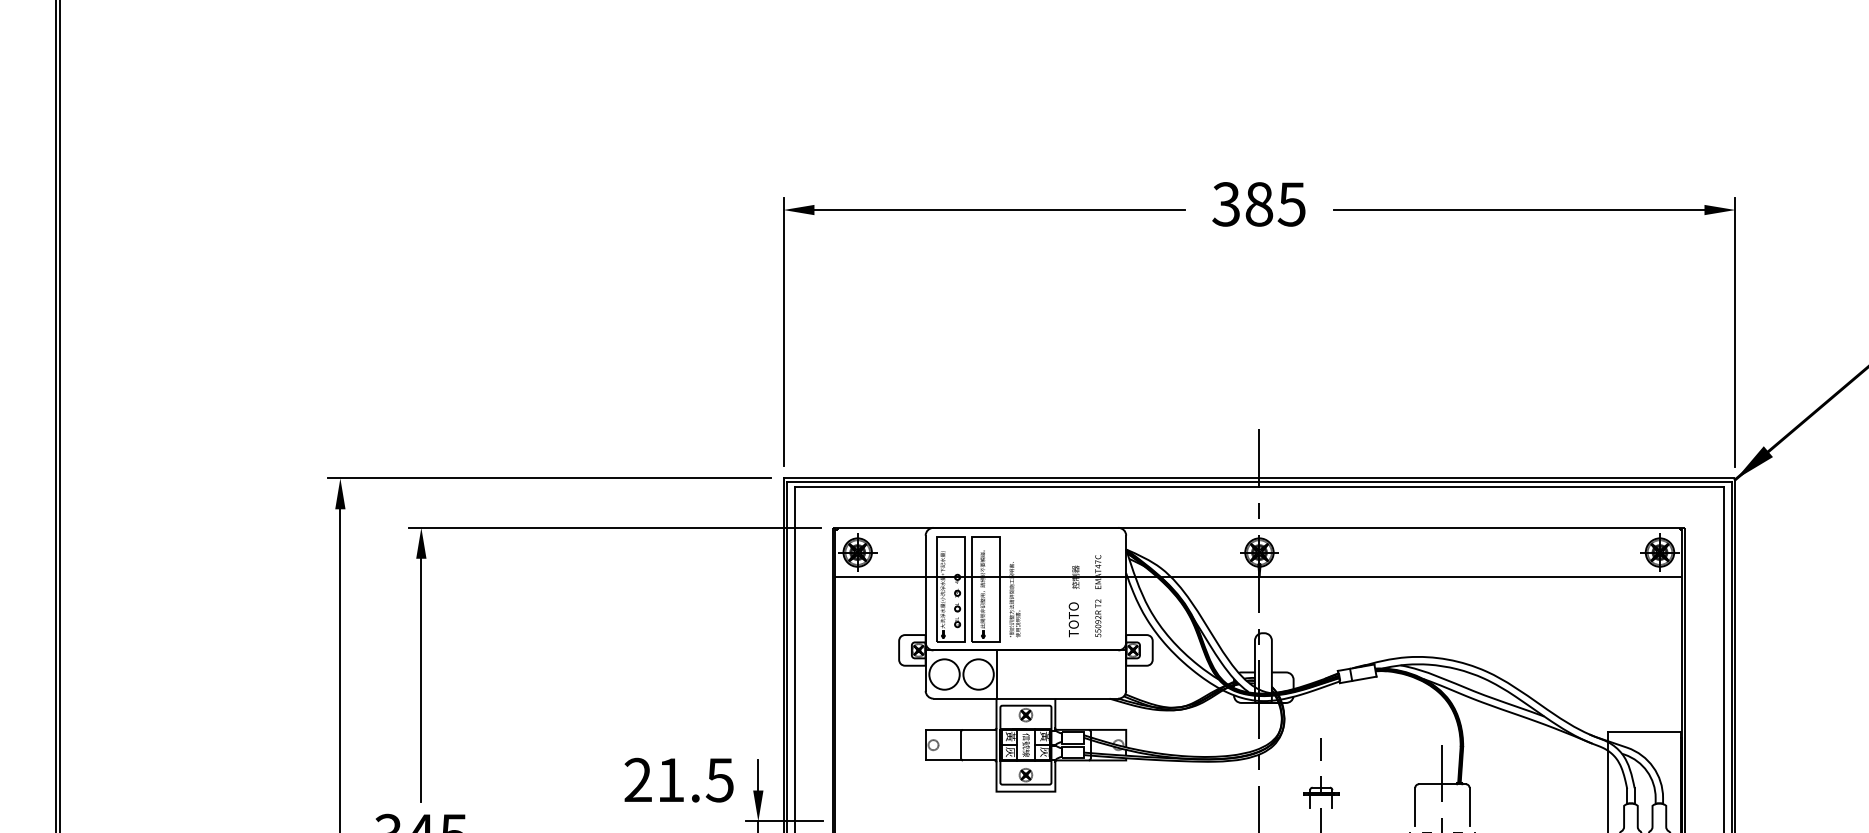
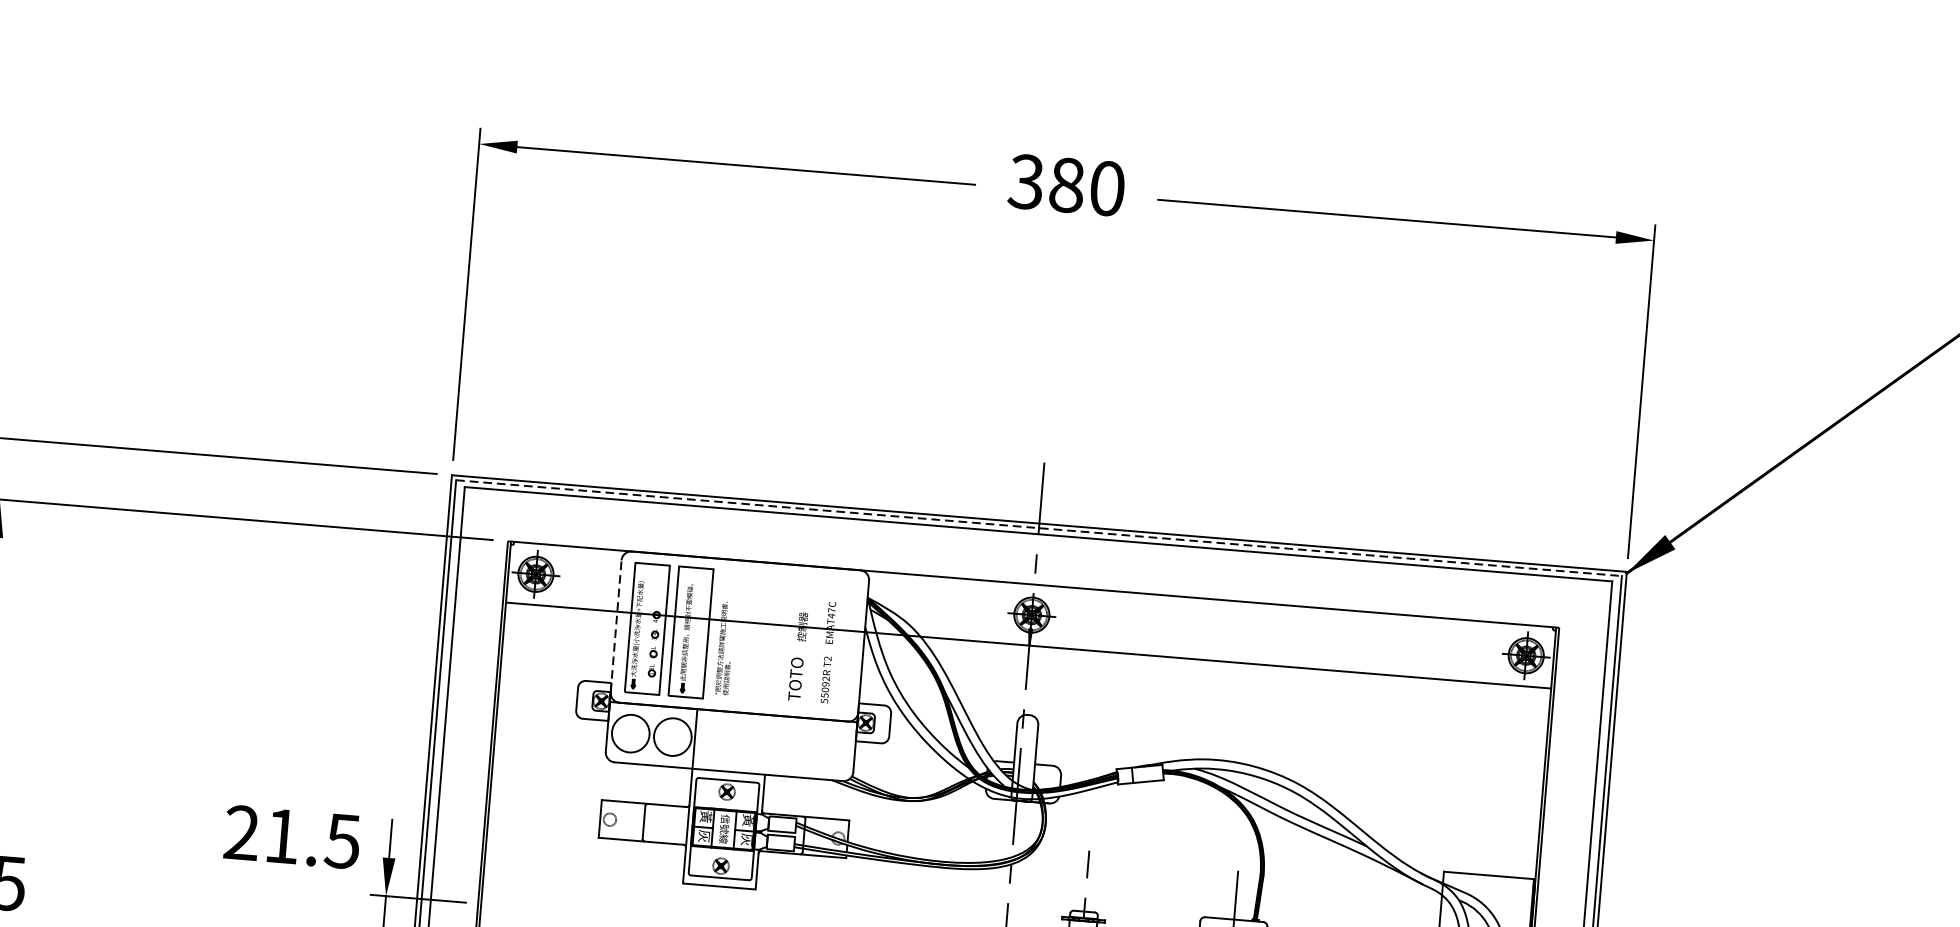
text: (1291, 204) -> (1106, 188), 385 -> 380
line: (1259, 482) -> (1039, 528), solid -> dashed
line: (925, 588) -> (615, 625), solid -> dashed

